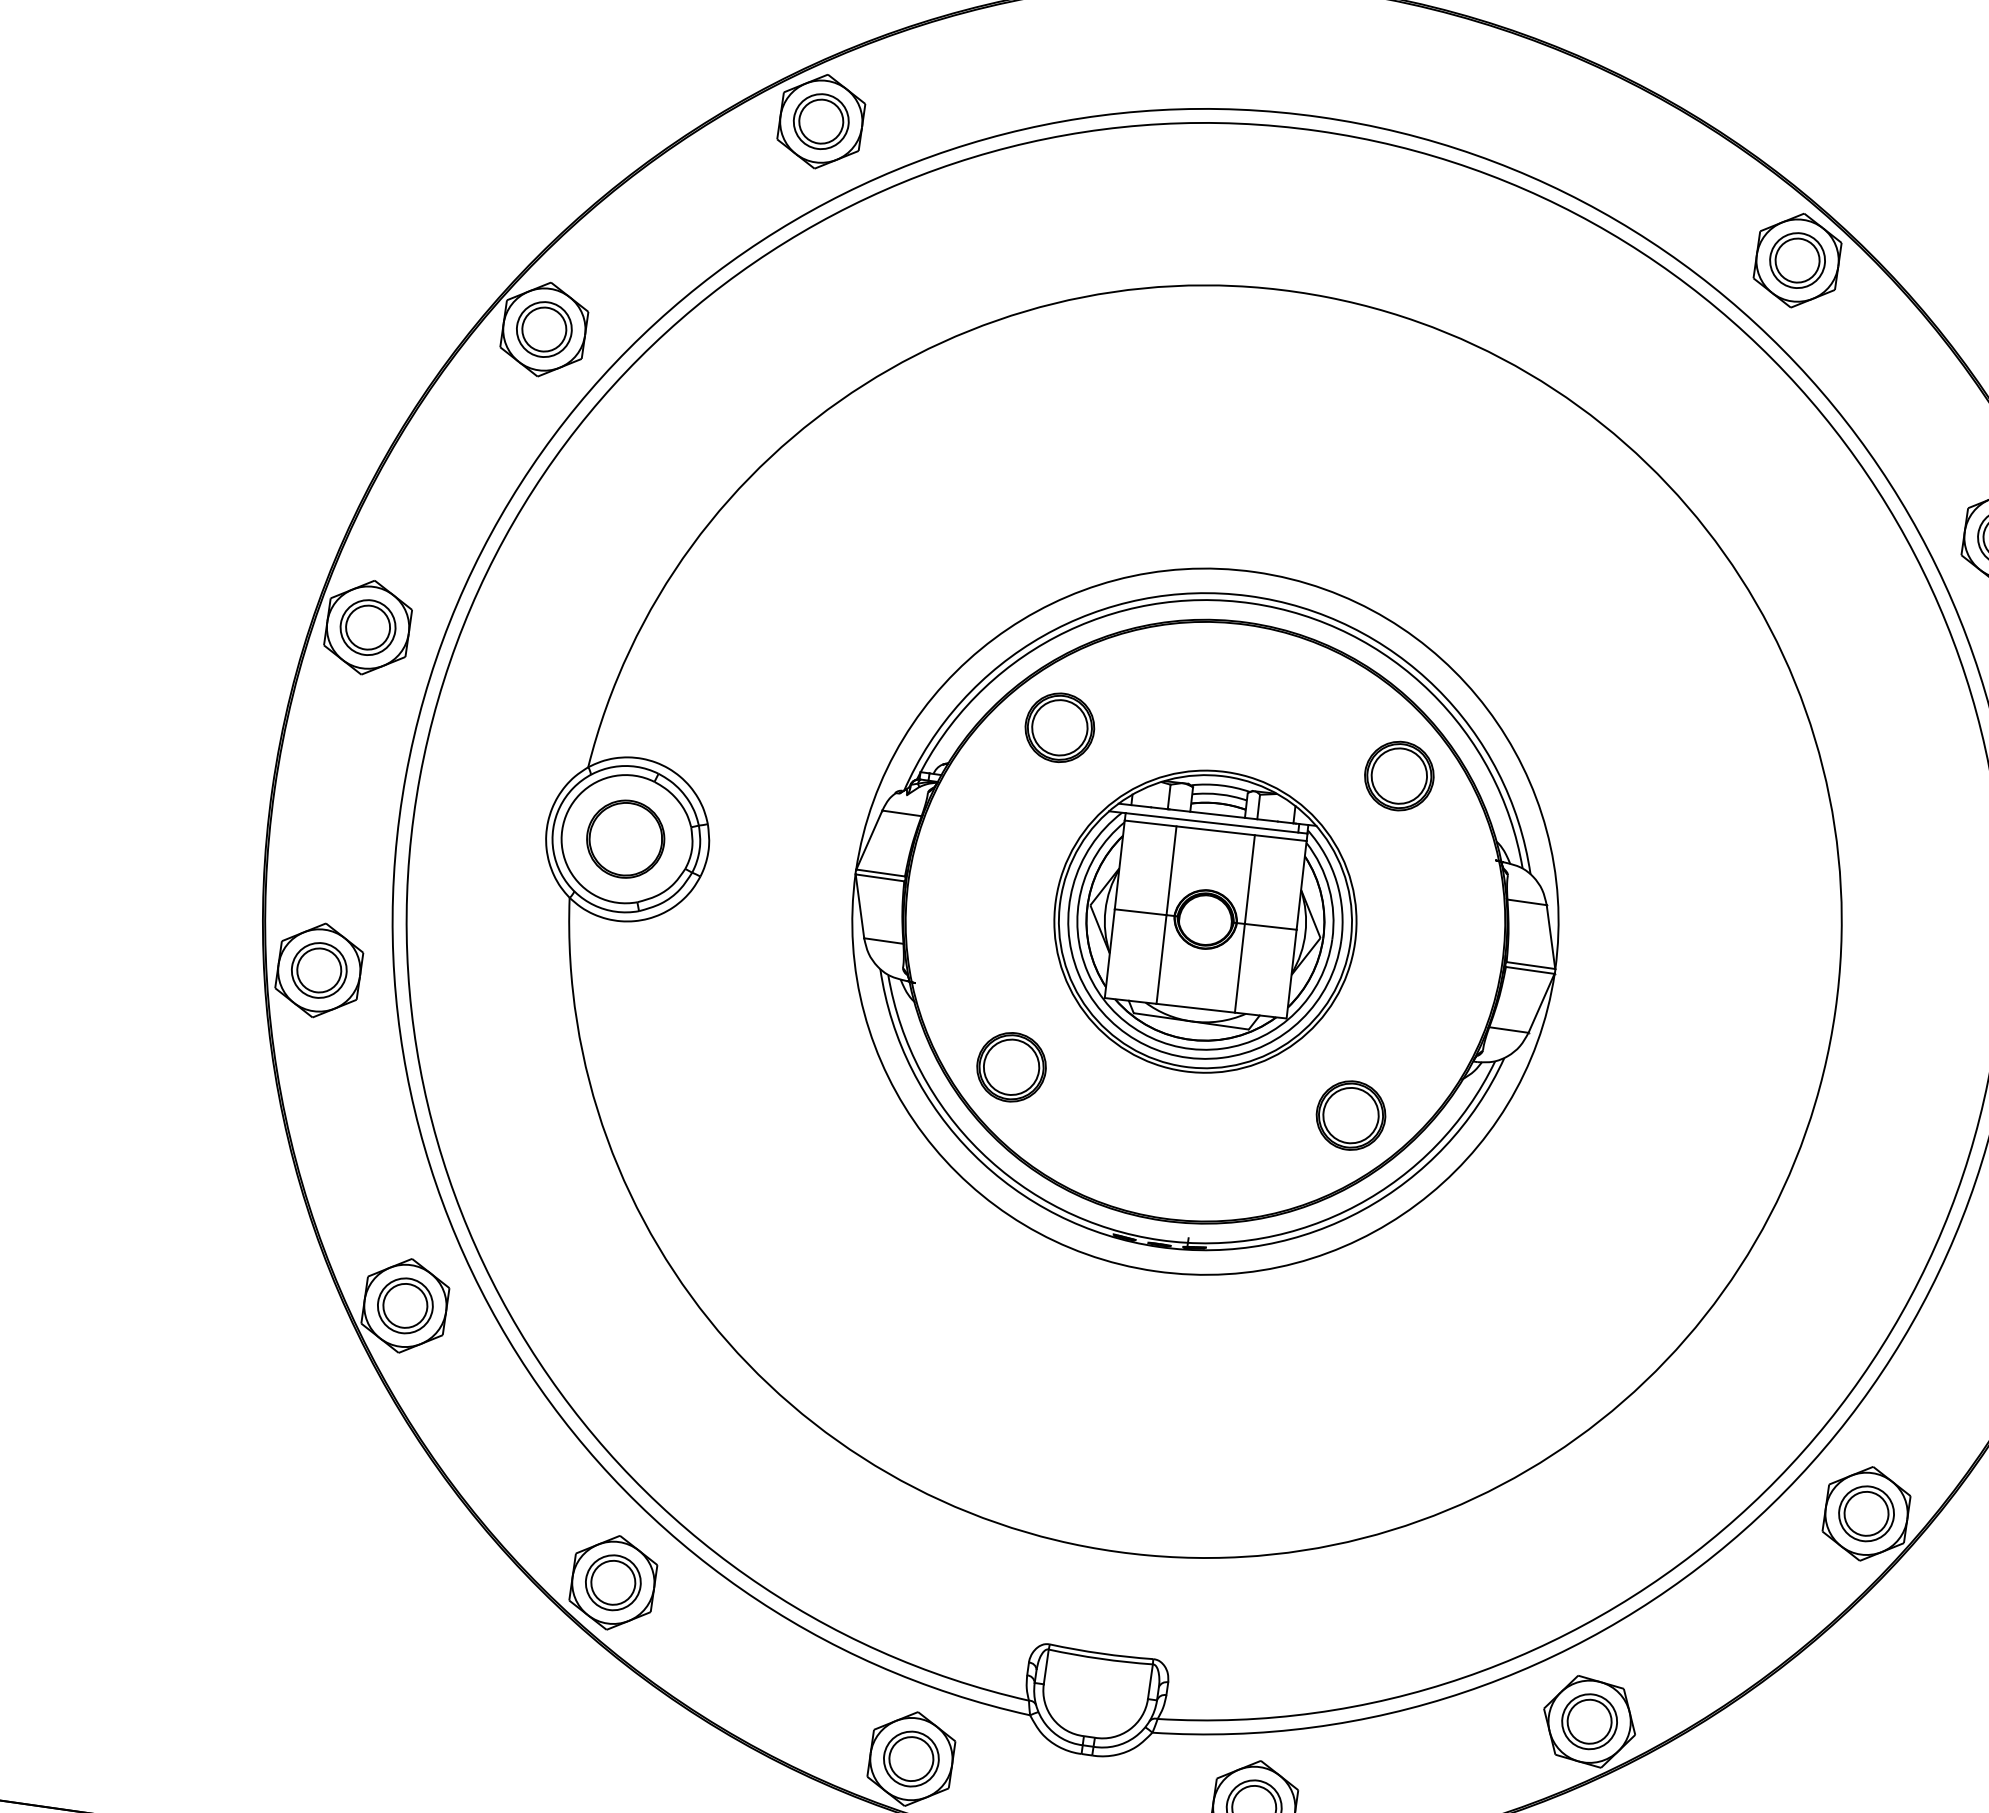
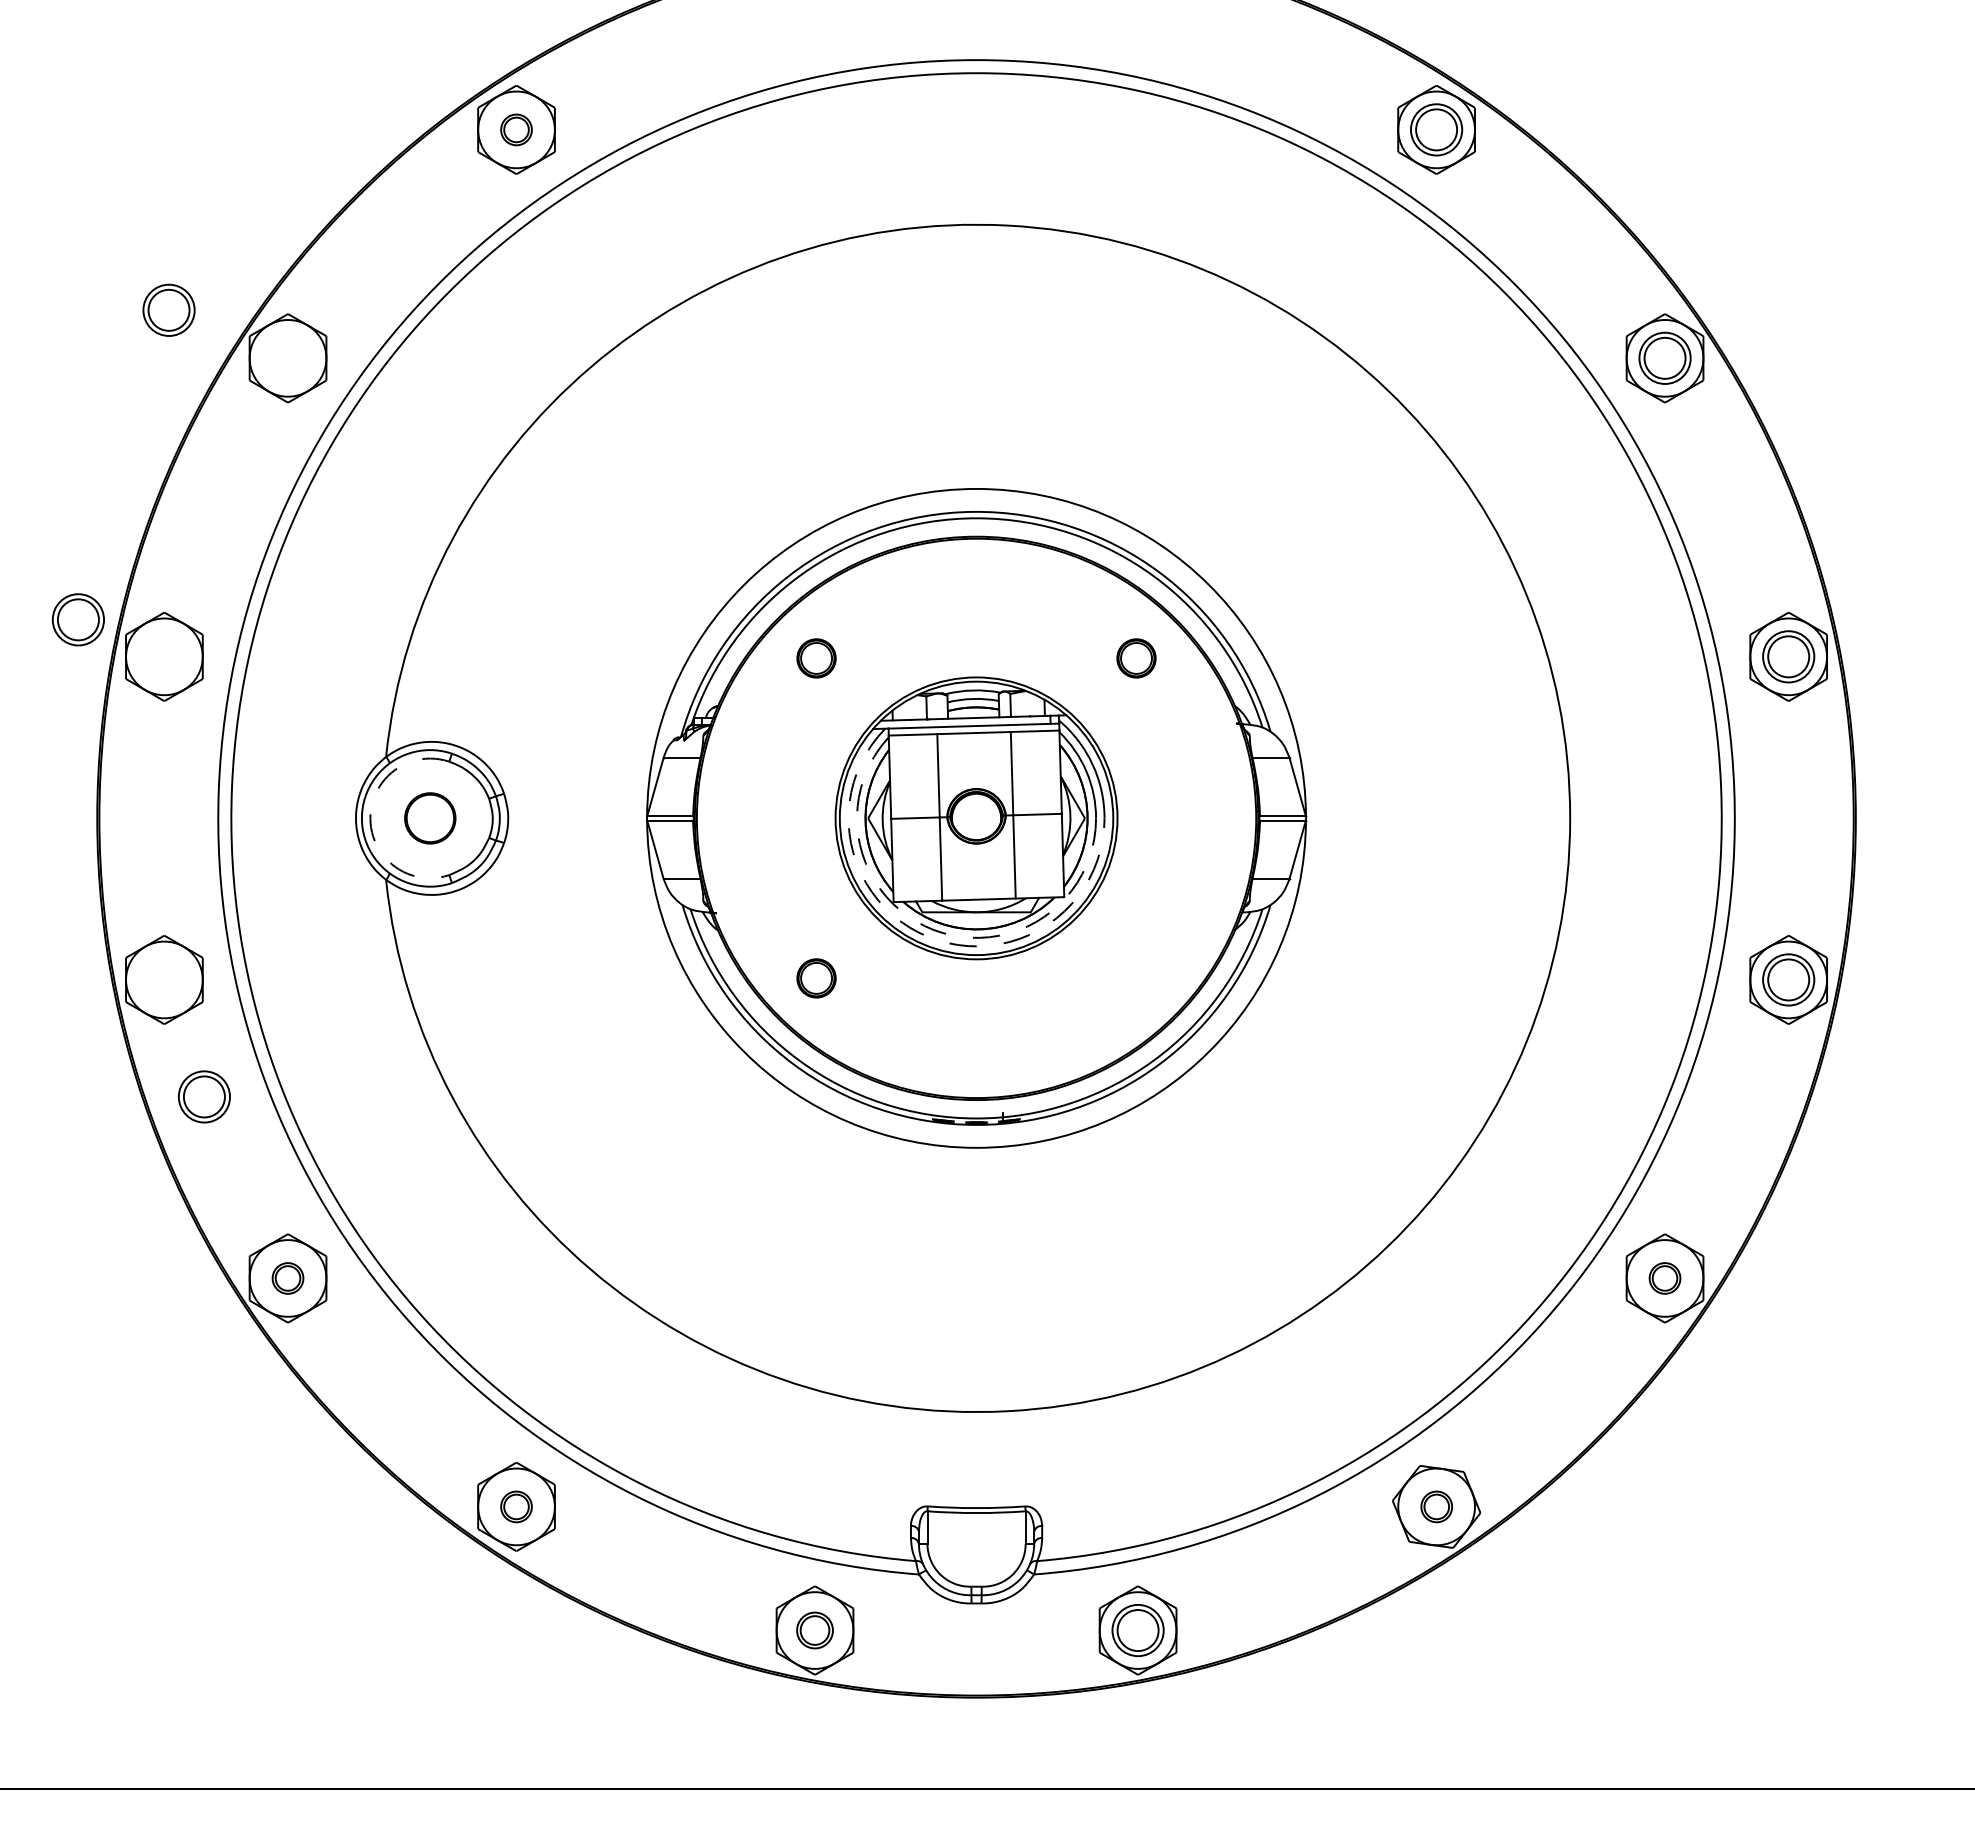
part: (821, 121) -> (516, 129), size x0.6
part: (543, 328) -> (168, 309), moved
part: (367, 627) -> (77, 619), moved
part: (1059, 727) -> (816, 658), size x0.6
part: (1399, 776) -> (1136, 658), size x0.6
arc: (562, 830) -> (370, 818), solid -> dashed
part: (626, 839) -> (430, 818), size x0.7
part: (318, 969) -> (203, 1096), moved
arc: (1142, 1033) -> (933, 929), solid -> dashed
arc: (1136, 1039) -> (928, 936), solid -> dashed
part: (1011, 1067) -> (816, 978), size x0.6
part: (1350, 1115) -> (1136, 978), removed
part: (404, 1305) -> (287, 1278), size x0.6
part: (1865, 1513) -> (1664, 1278), size x0.6
part: (613, 1582) -> (516, 1506), size x0.6
part: (1589, 1721) -> (1436, 1506), size x0.6
part: (910, 1758) -> (814, 1630), size x0.7

